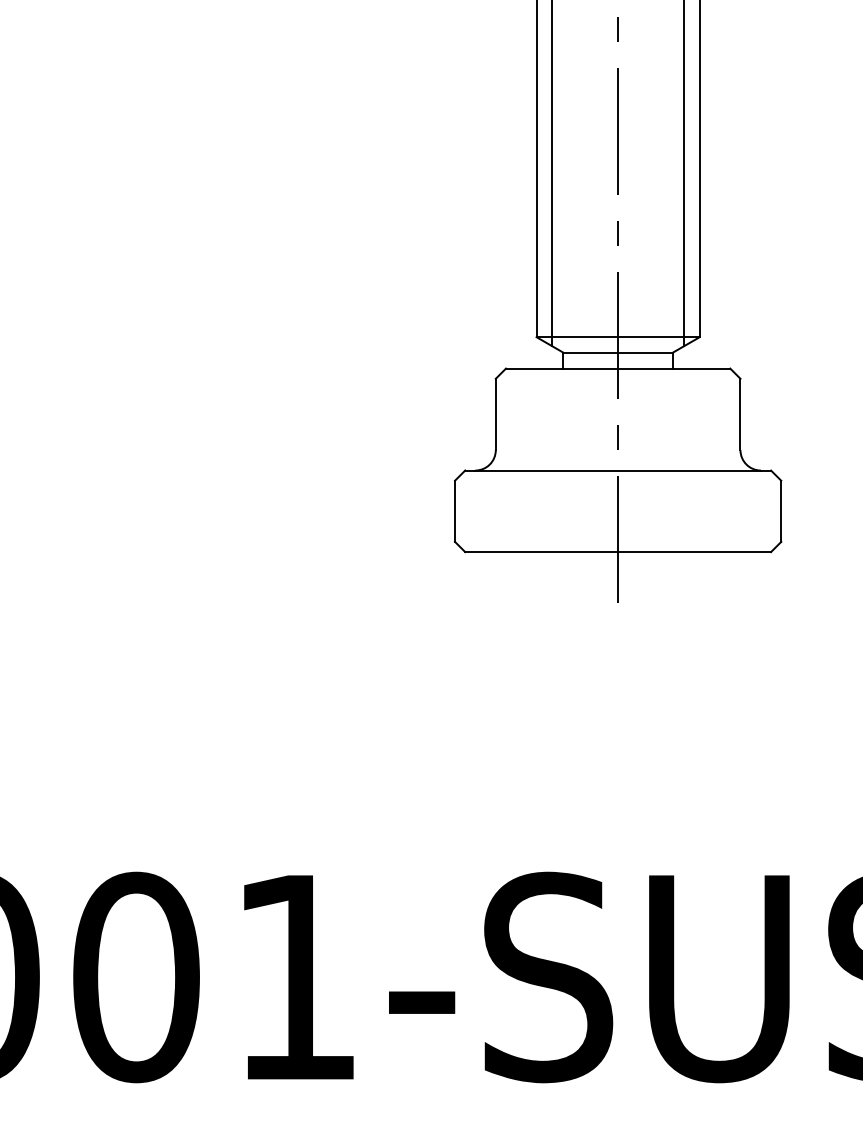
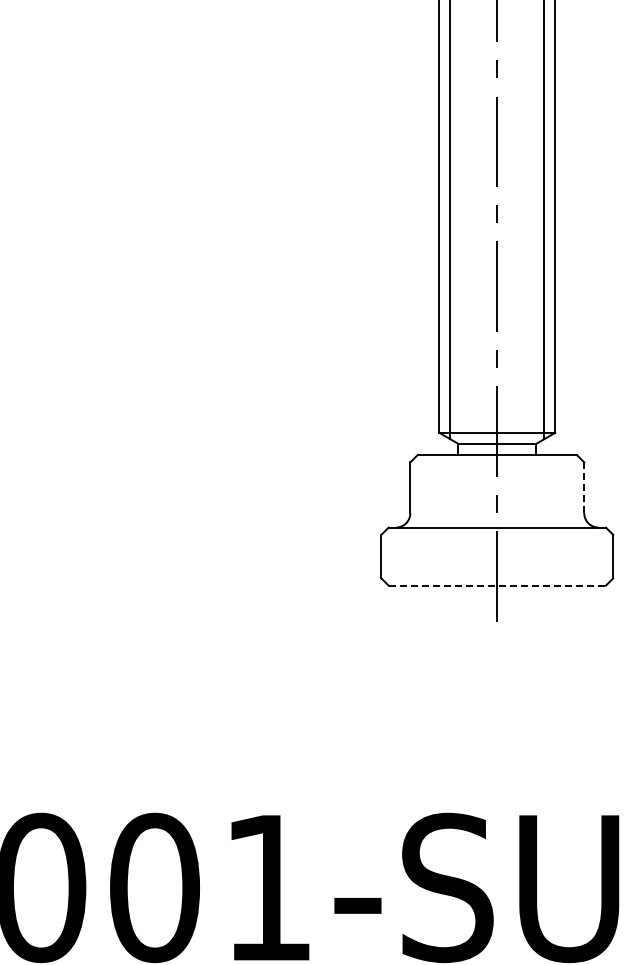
line: (740, 414) -> (584, 487), solid -> dashed
line: (618, 551) -> (497, 585), solid -> dashed

